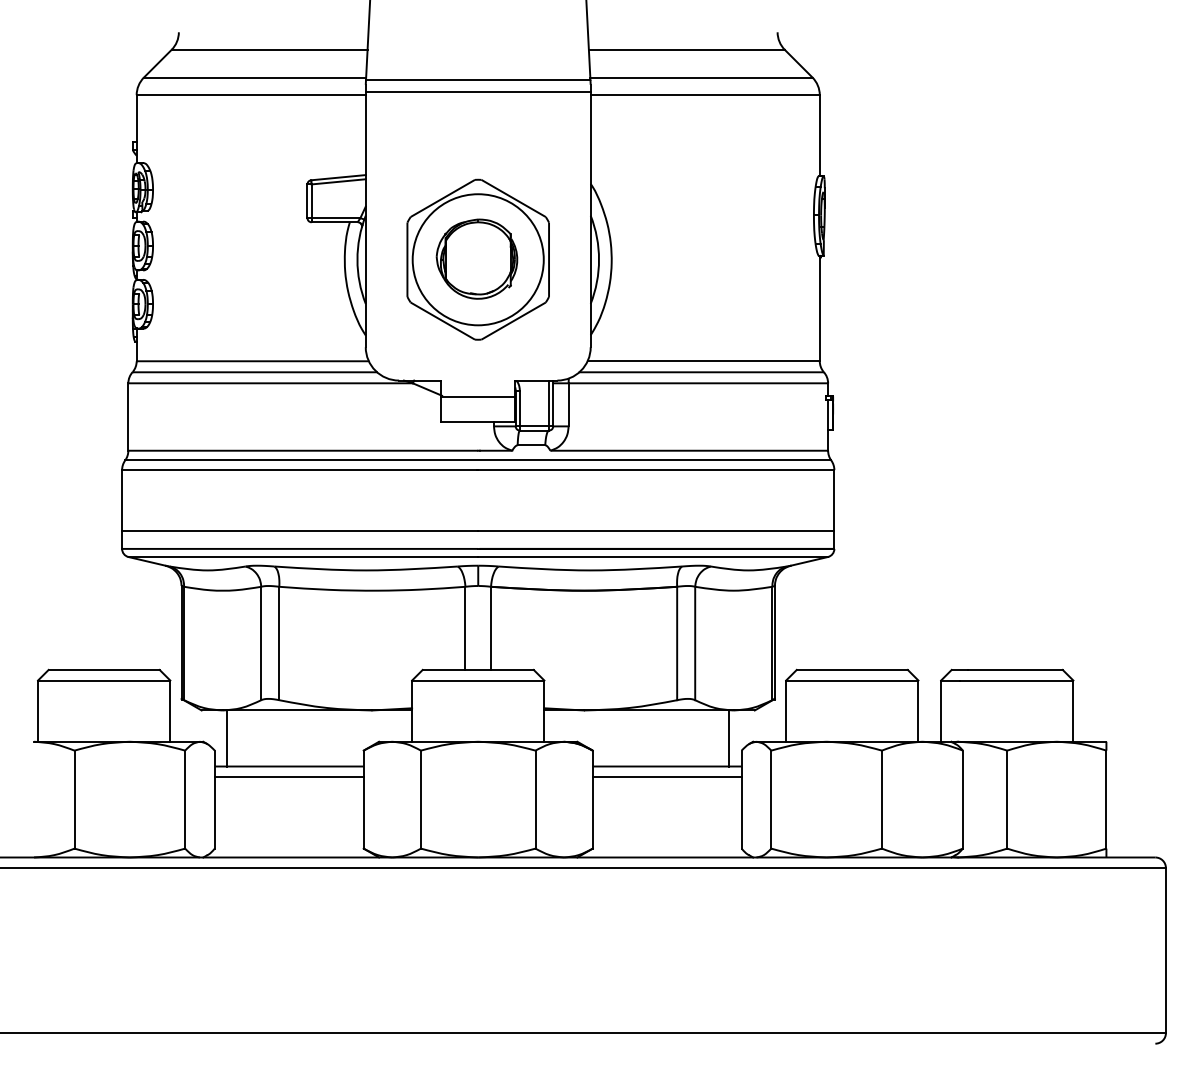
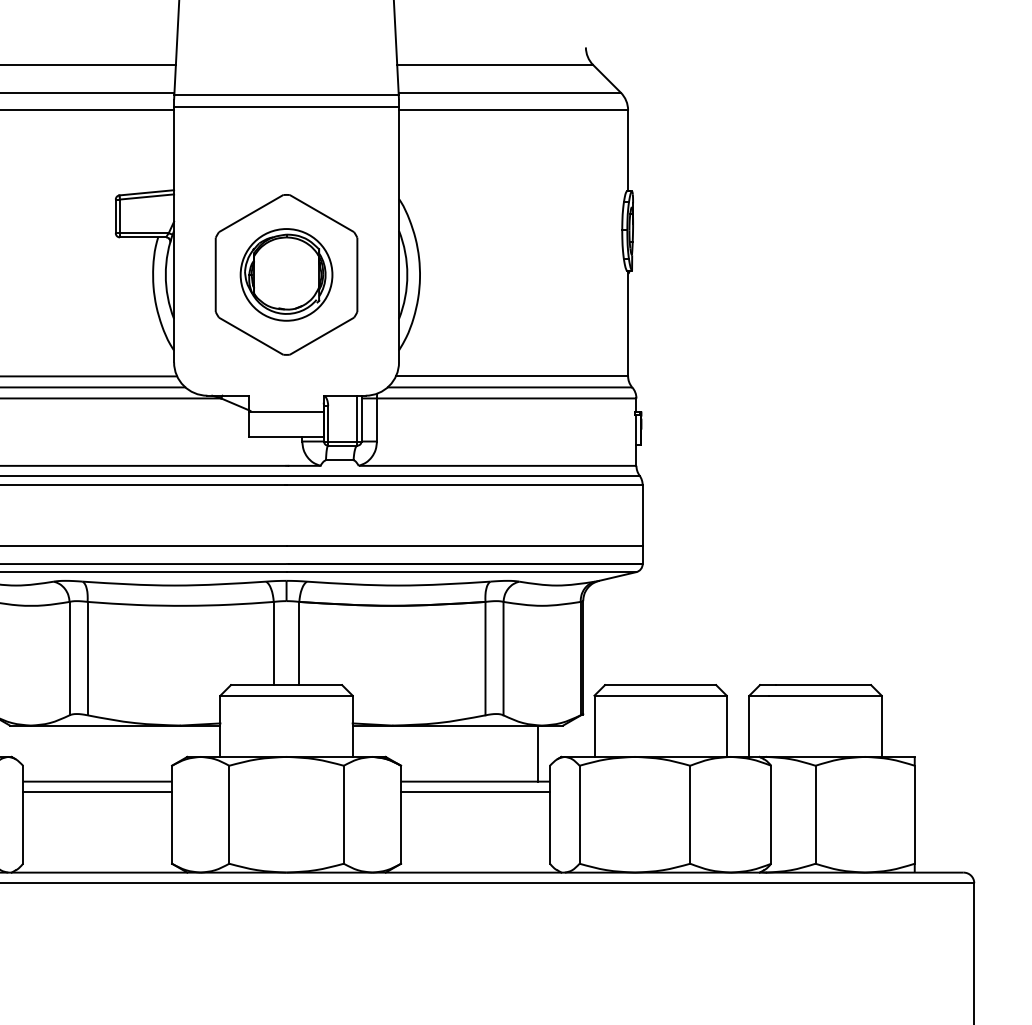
circle: (477, 259) -> (285, 274), size x0.7
line: (227, 738) -> (35, 753), removed

